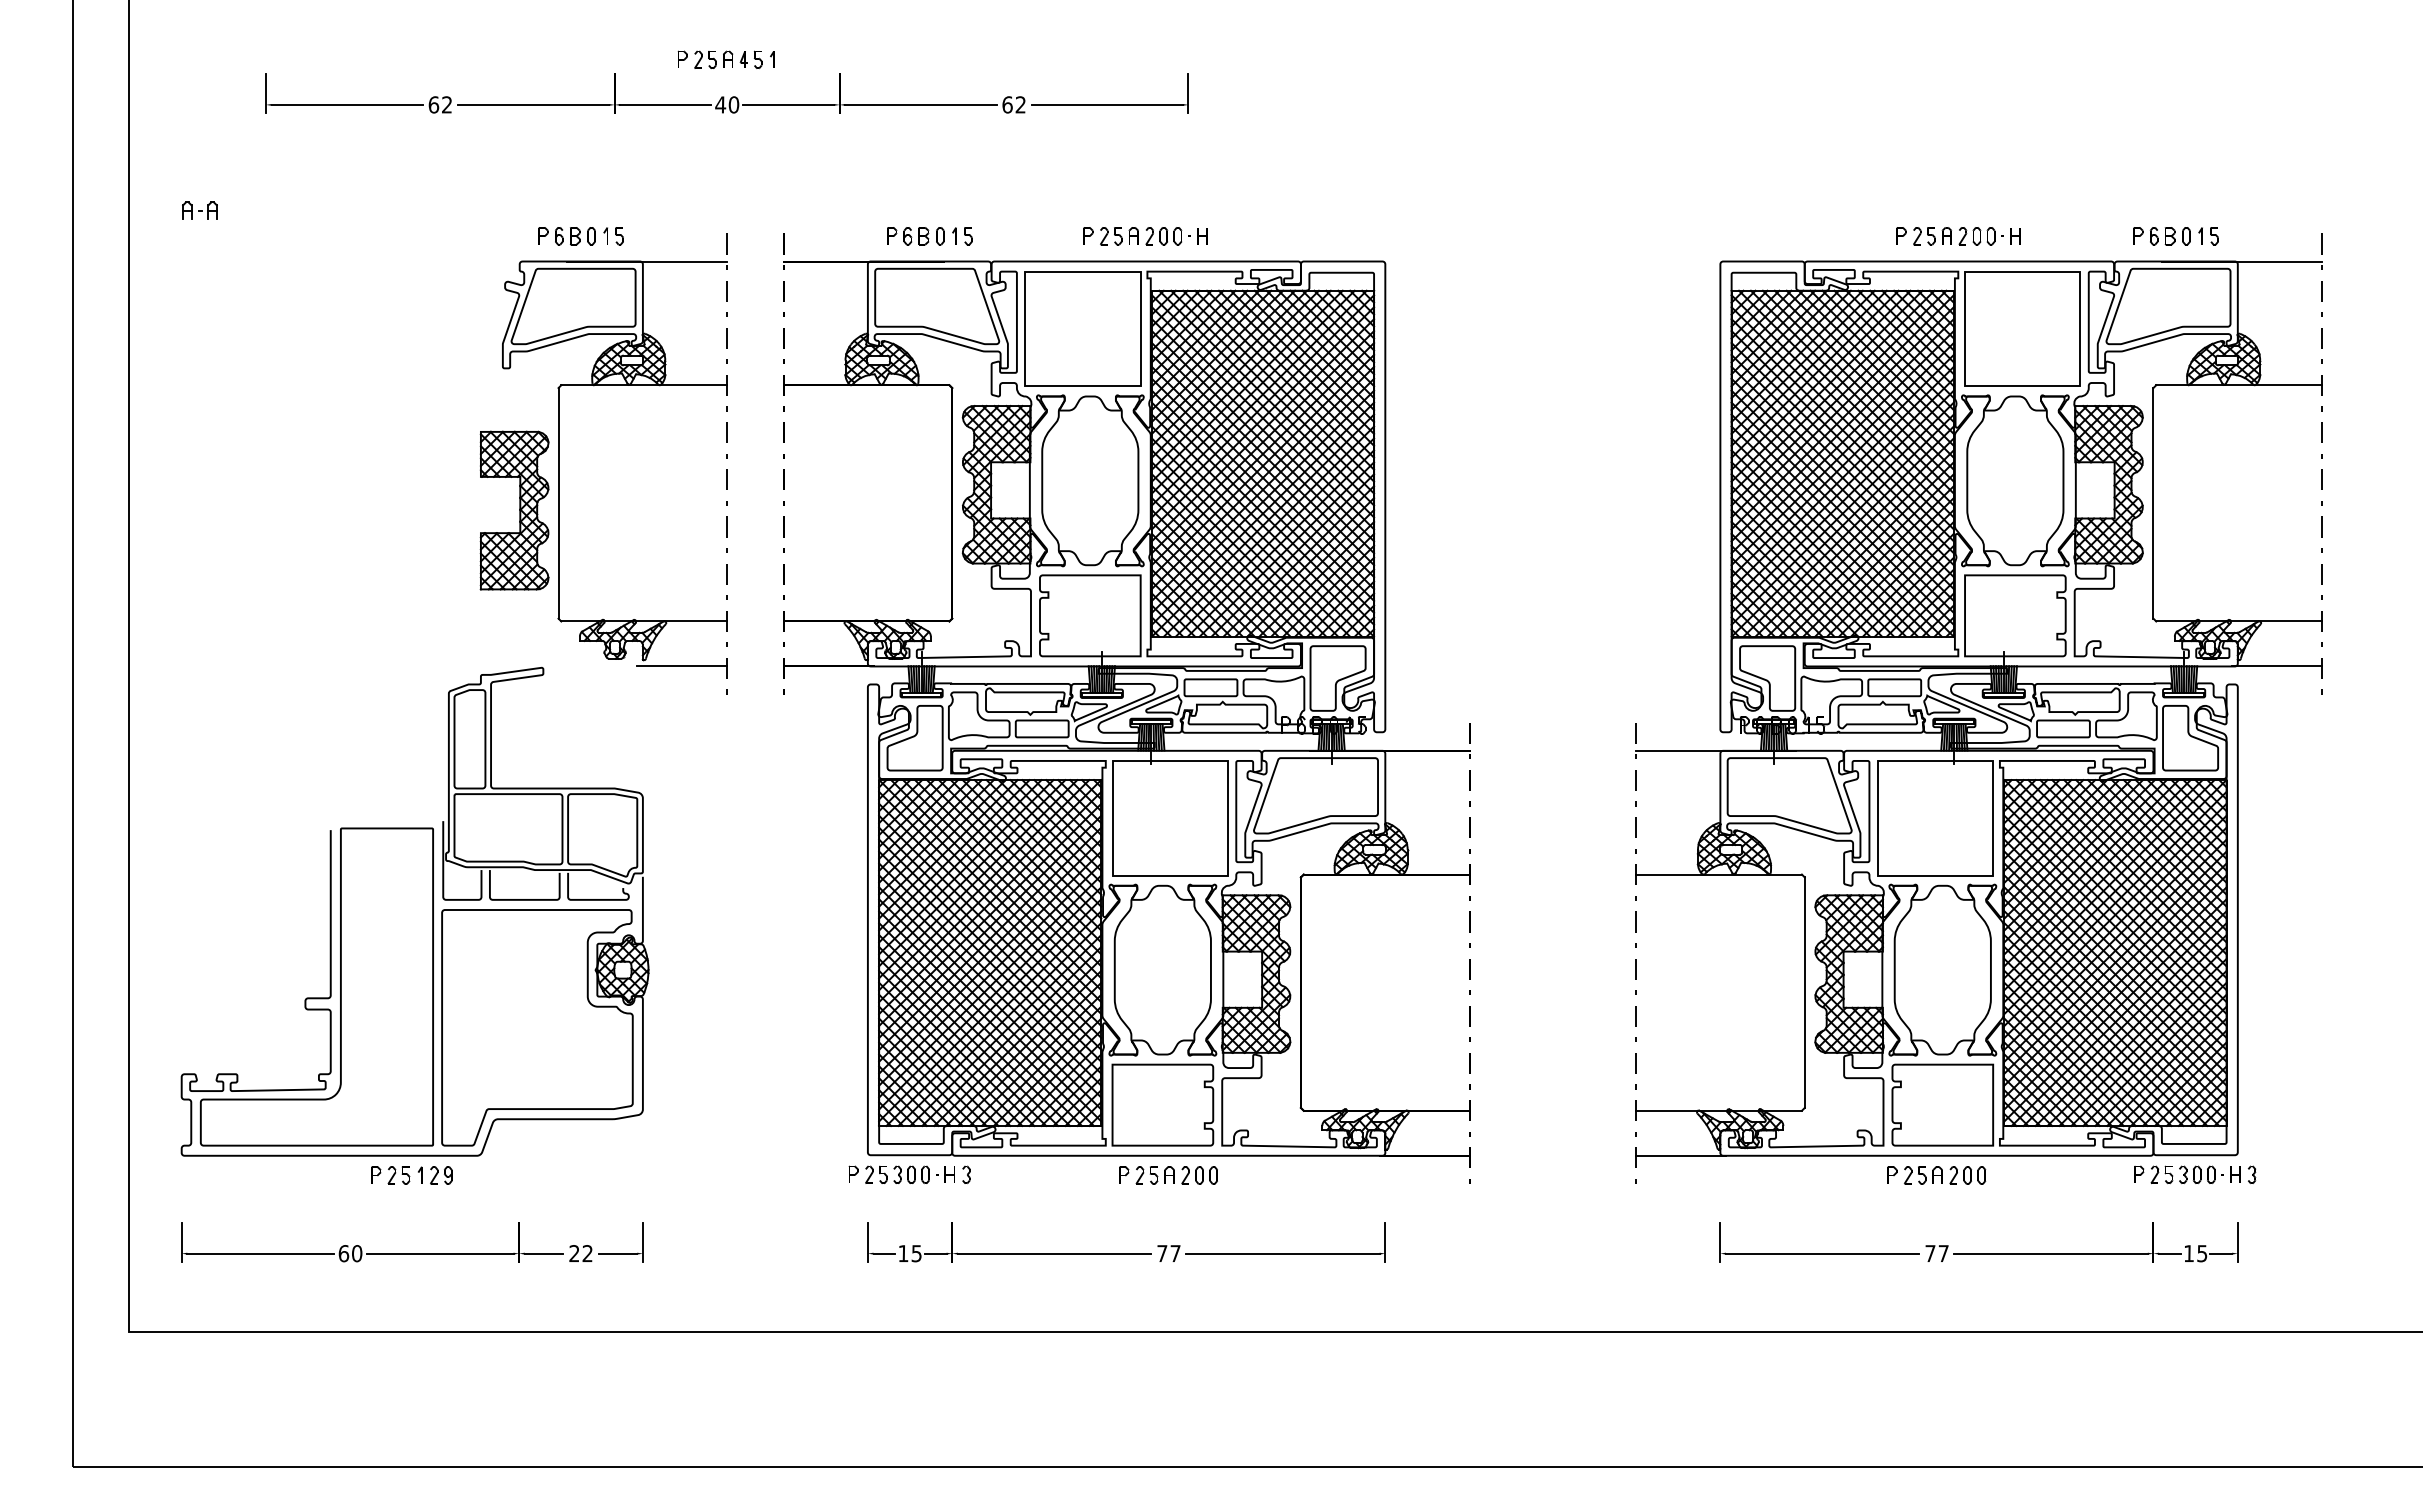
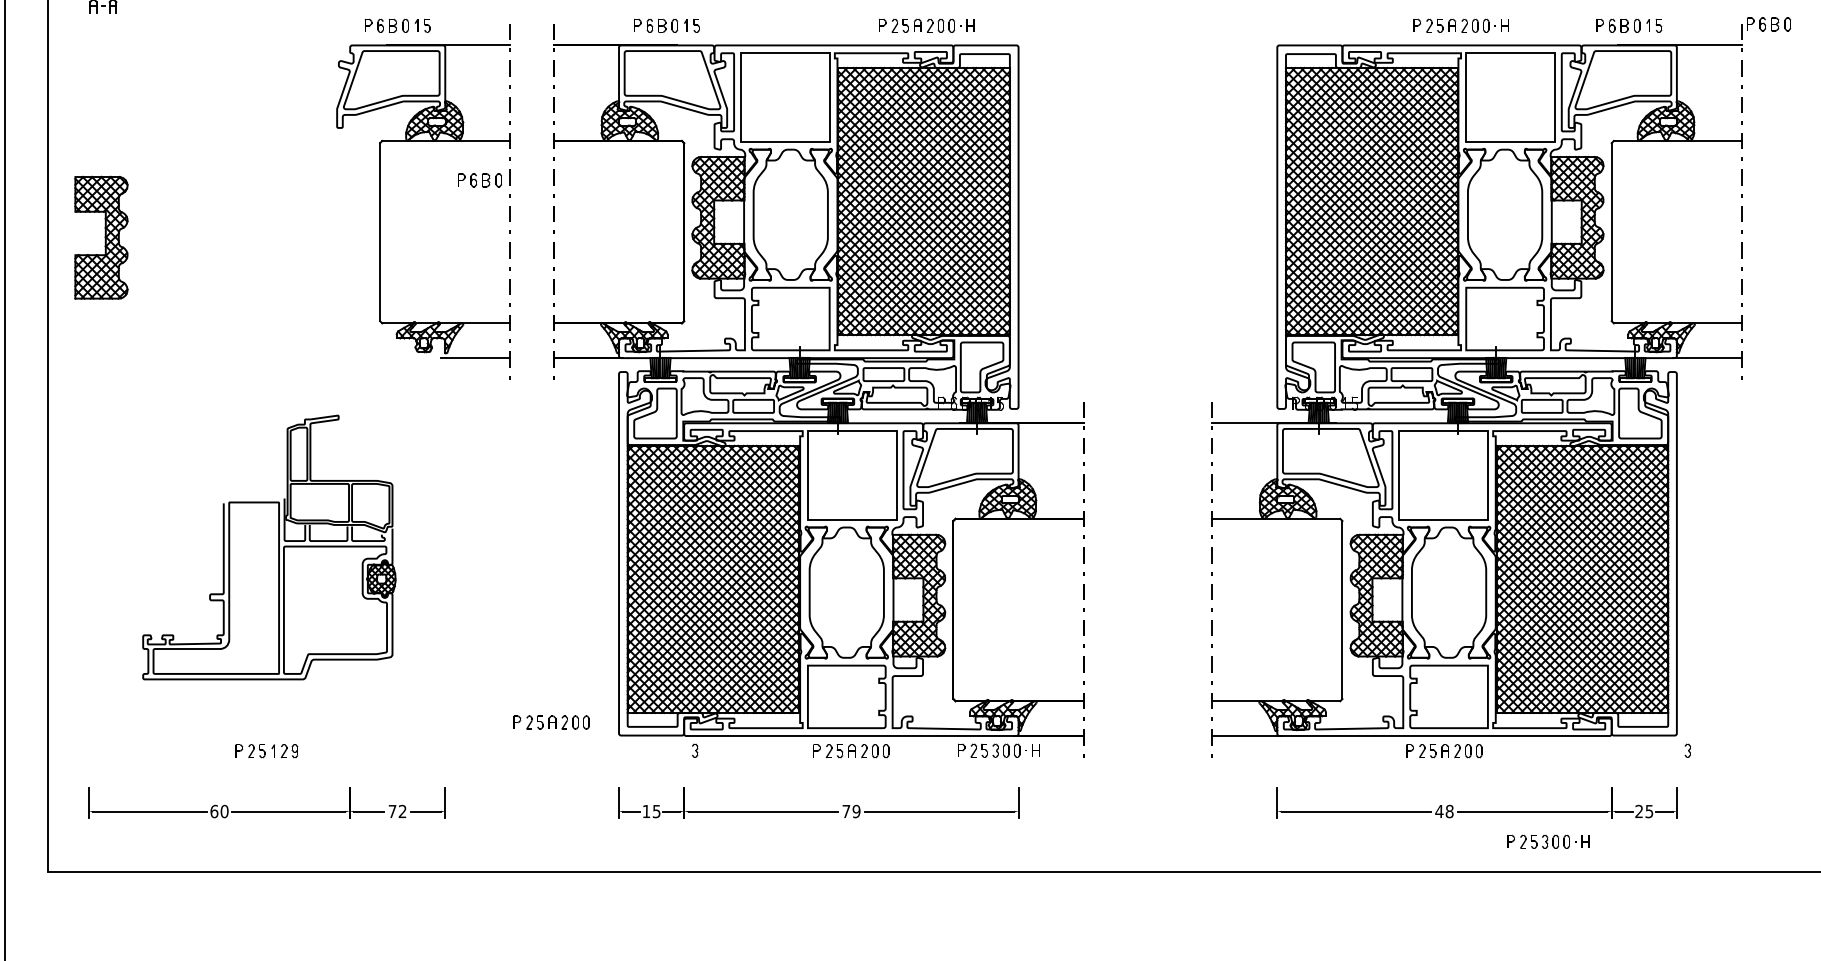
part: (2356, 234) -> (1768, 24), added
part: (1145, 236) -> (926, 26), moved
part: (687, 436) -> (479, 180), added
part: (514, 510) -> (101, 237), moved
part: (414, 911) -> (268, 547), size x0.7
part: (780, 1138) -> (551, 722), added
part: (901, 1174) -> (998, 750), moved
part: (2187, 1174) -> (1548, 841), moved
text: (574, 1253) -> (392, 811), 22 -> 72
text: (1175, 1253) -> (856, 811), 77 -> 79
text: (1936, 1253) -> (1444, 811), 77 -> 48
text: (2188, 1253) -> (1638, 811), 15 -> 25

